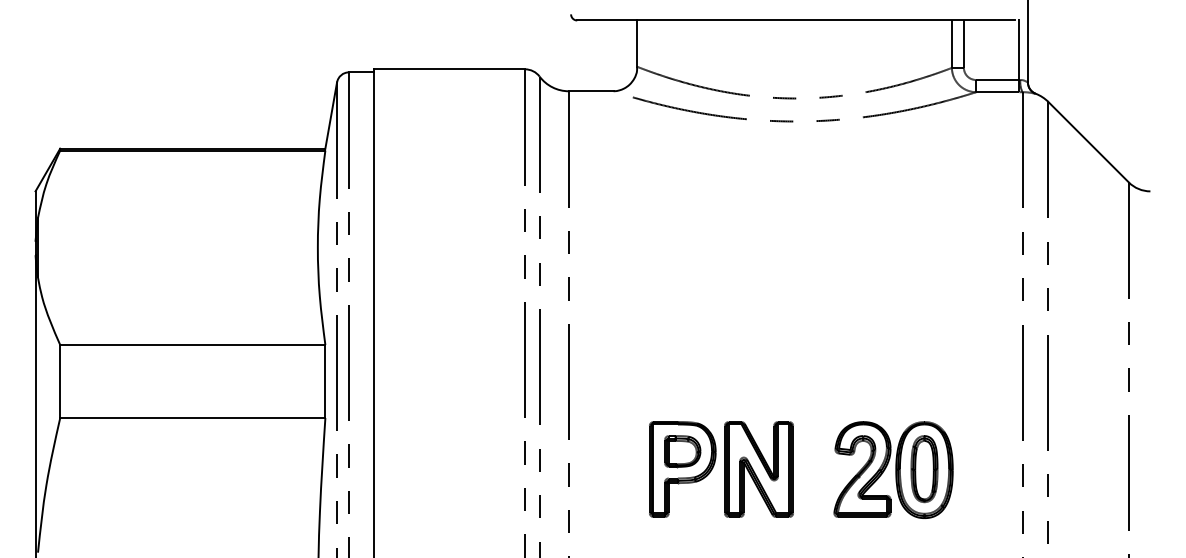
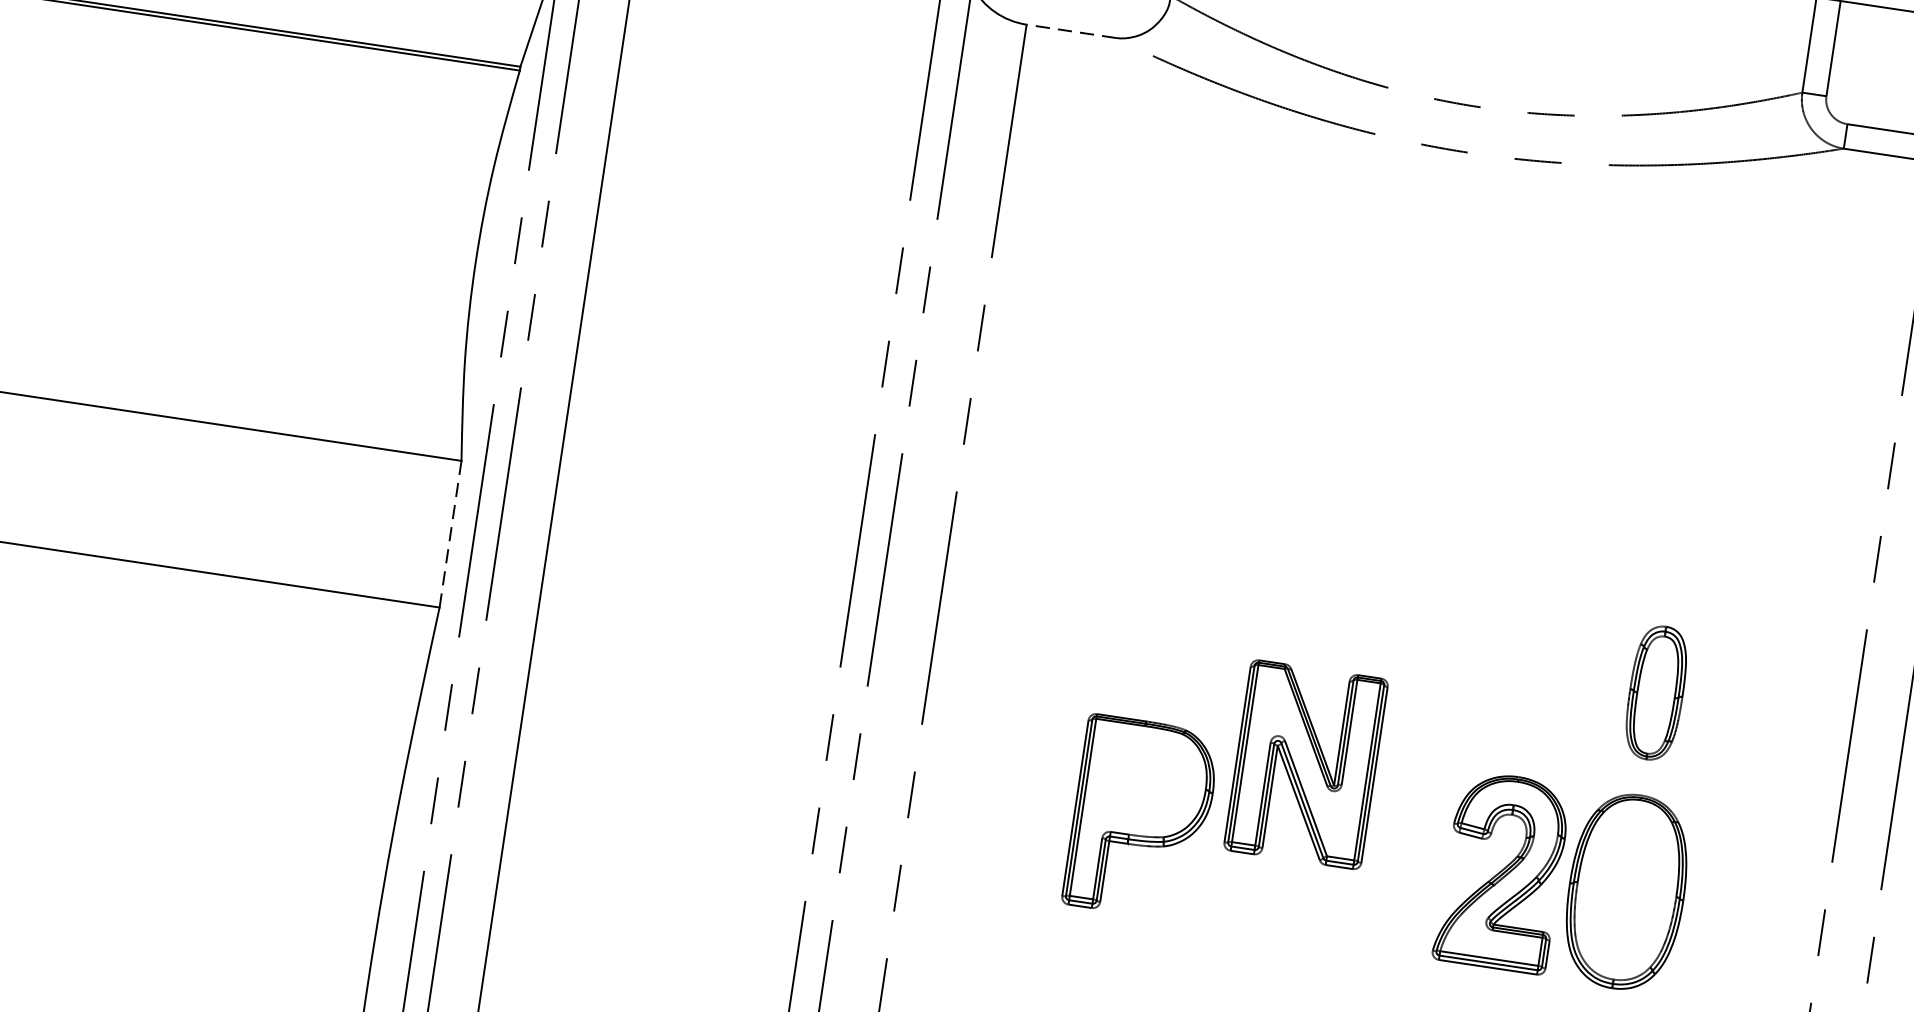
line: (590, 91) -> (1069, 31), solid -> dashed
line: (325, 381) -> (450, 534), solid -> dashed
part: (682, 451) -> (1146, 781), removed
part: (758, 469) -> (1304, 764), moved
part: (924, 469) -> (1656, 693), moved

